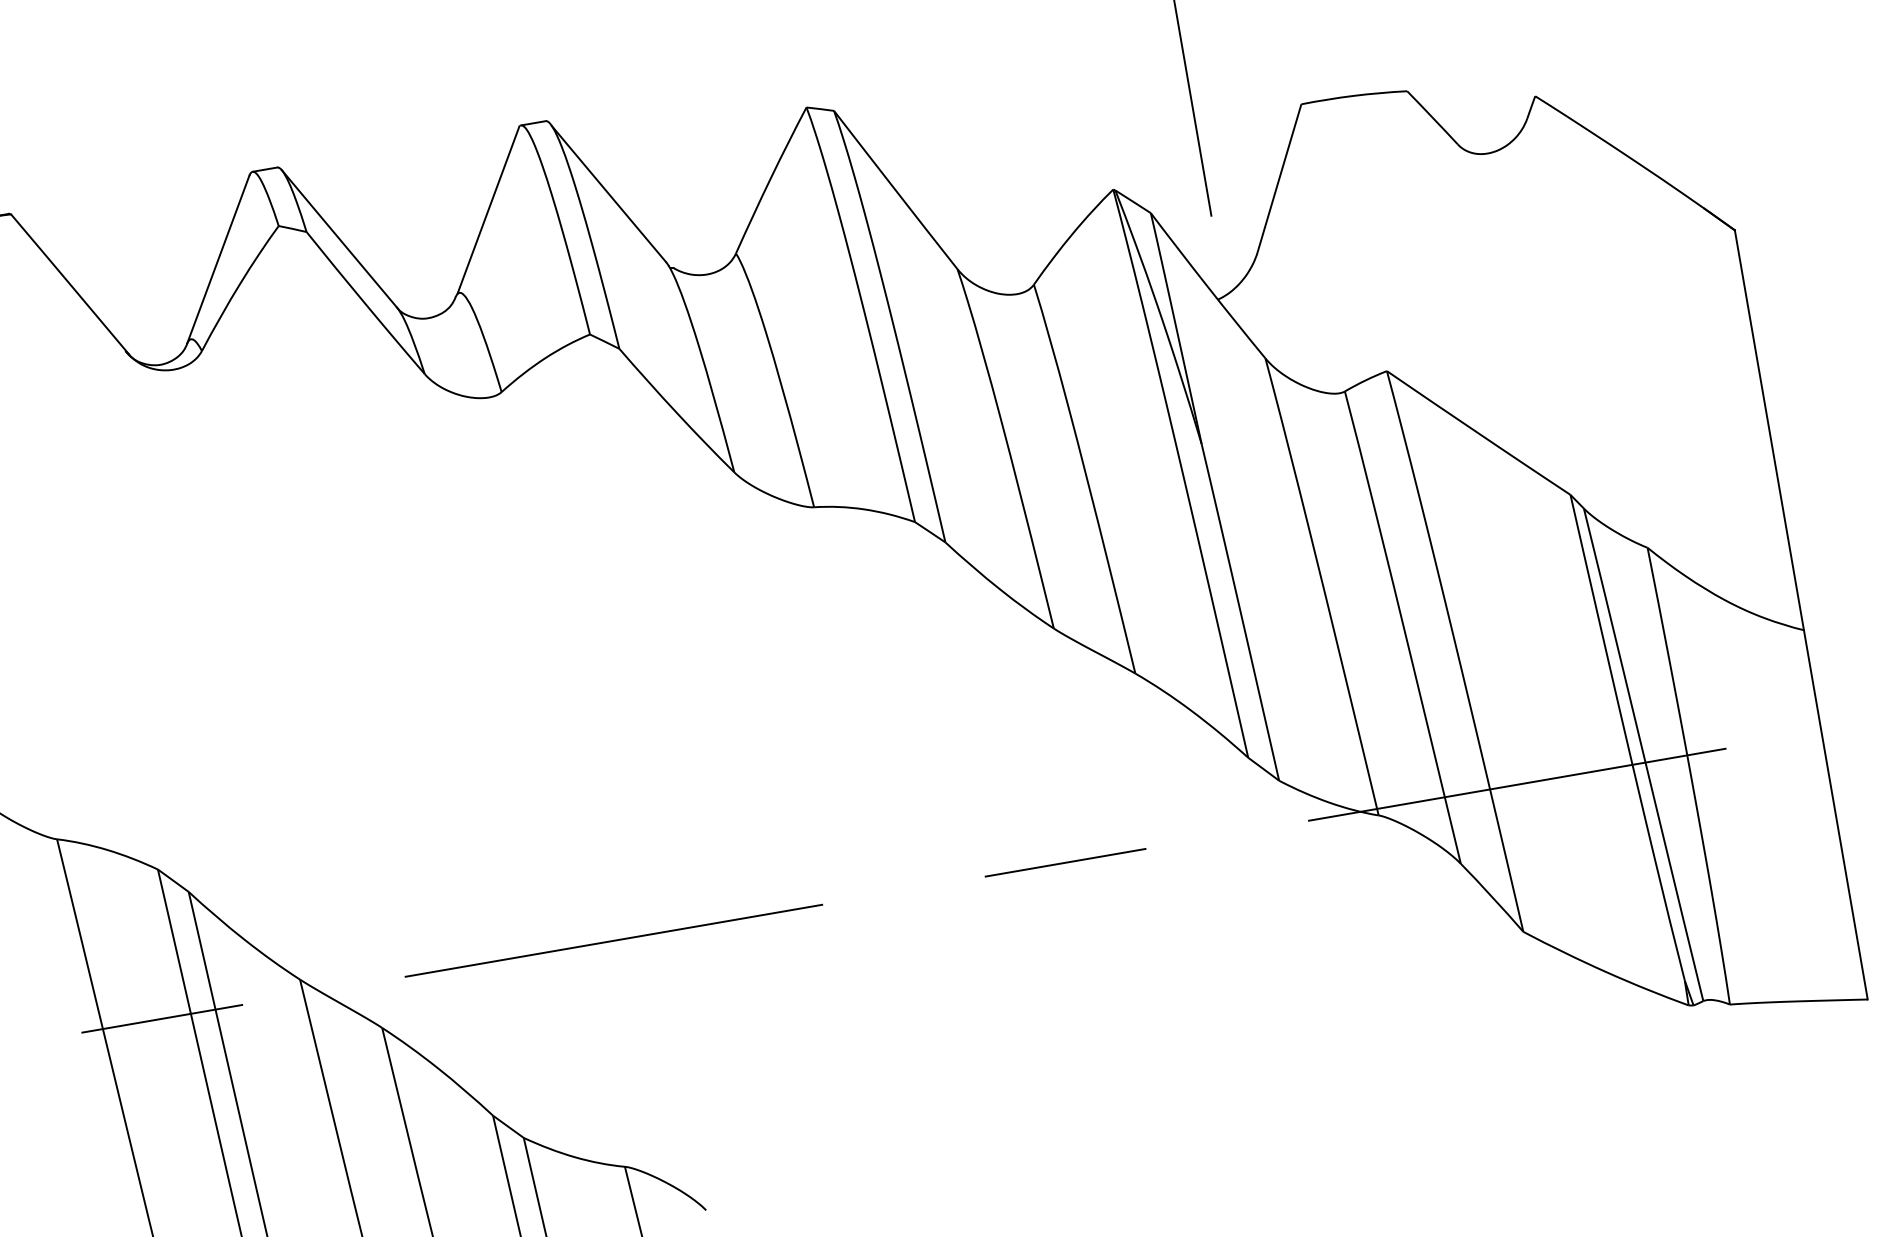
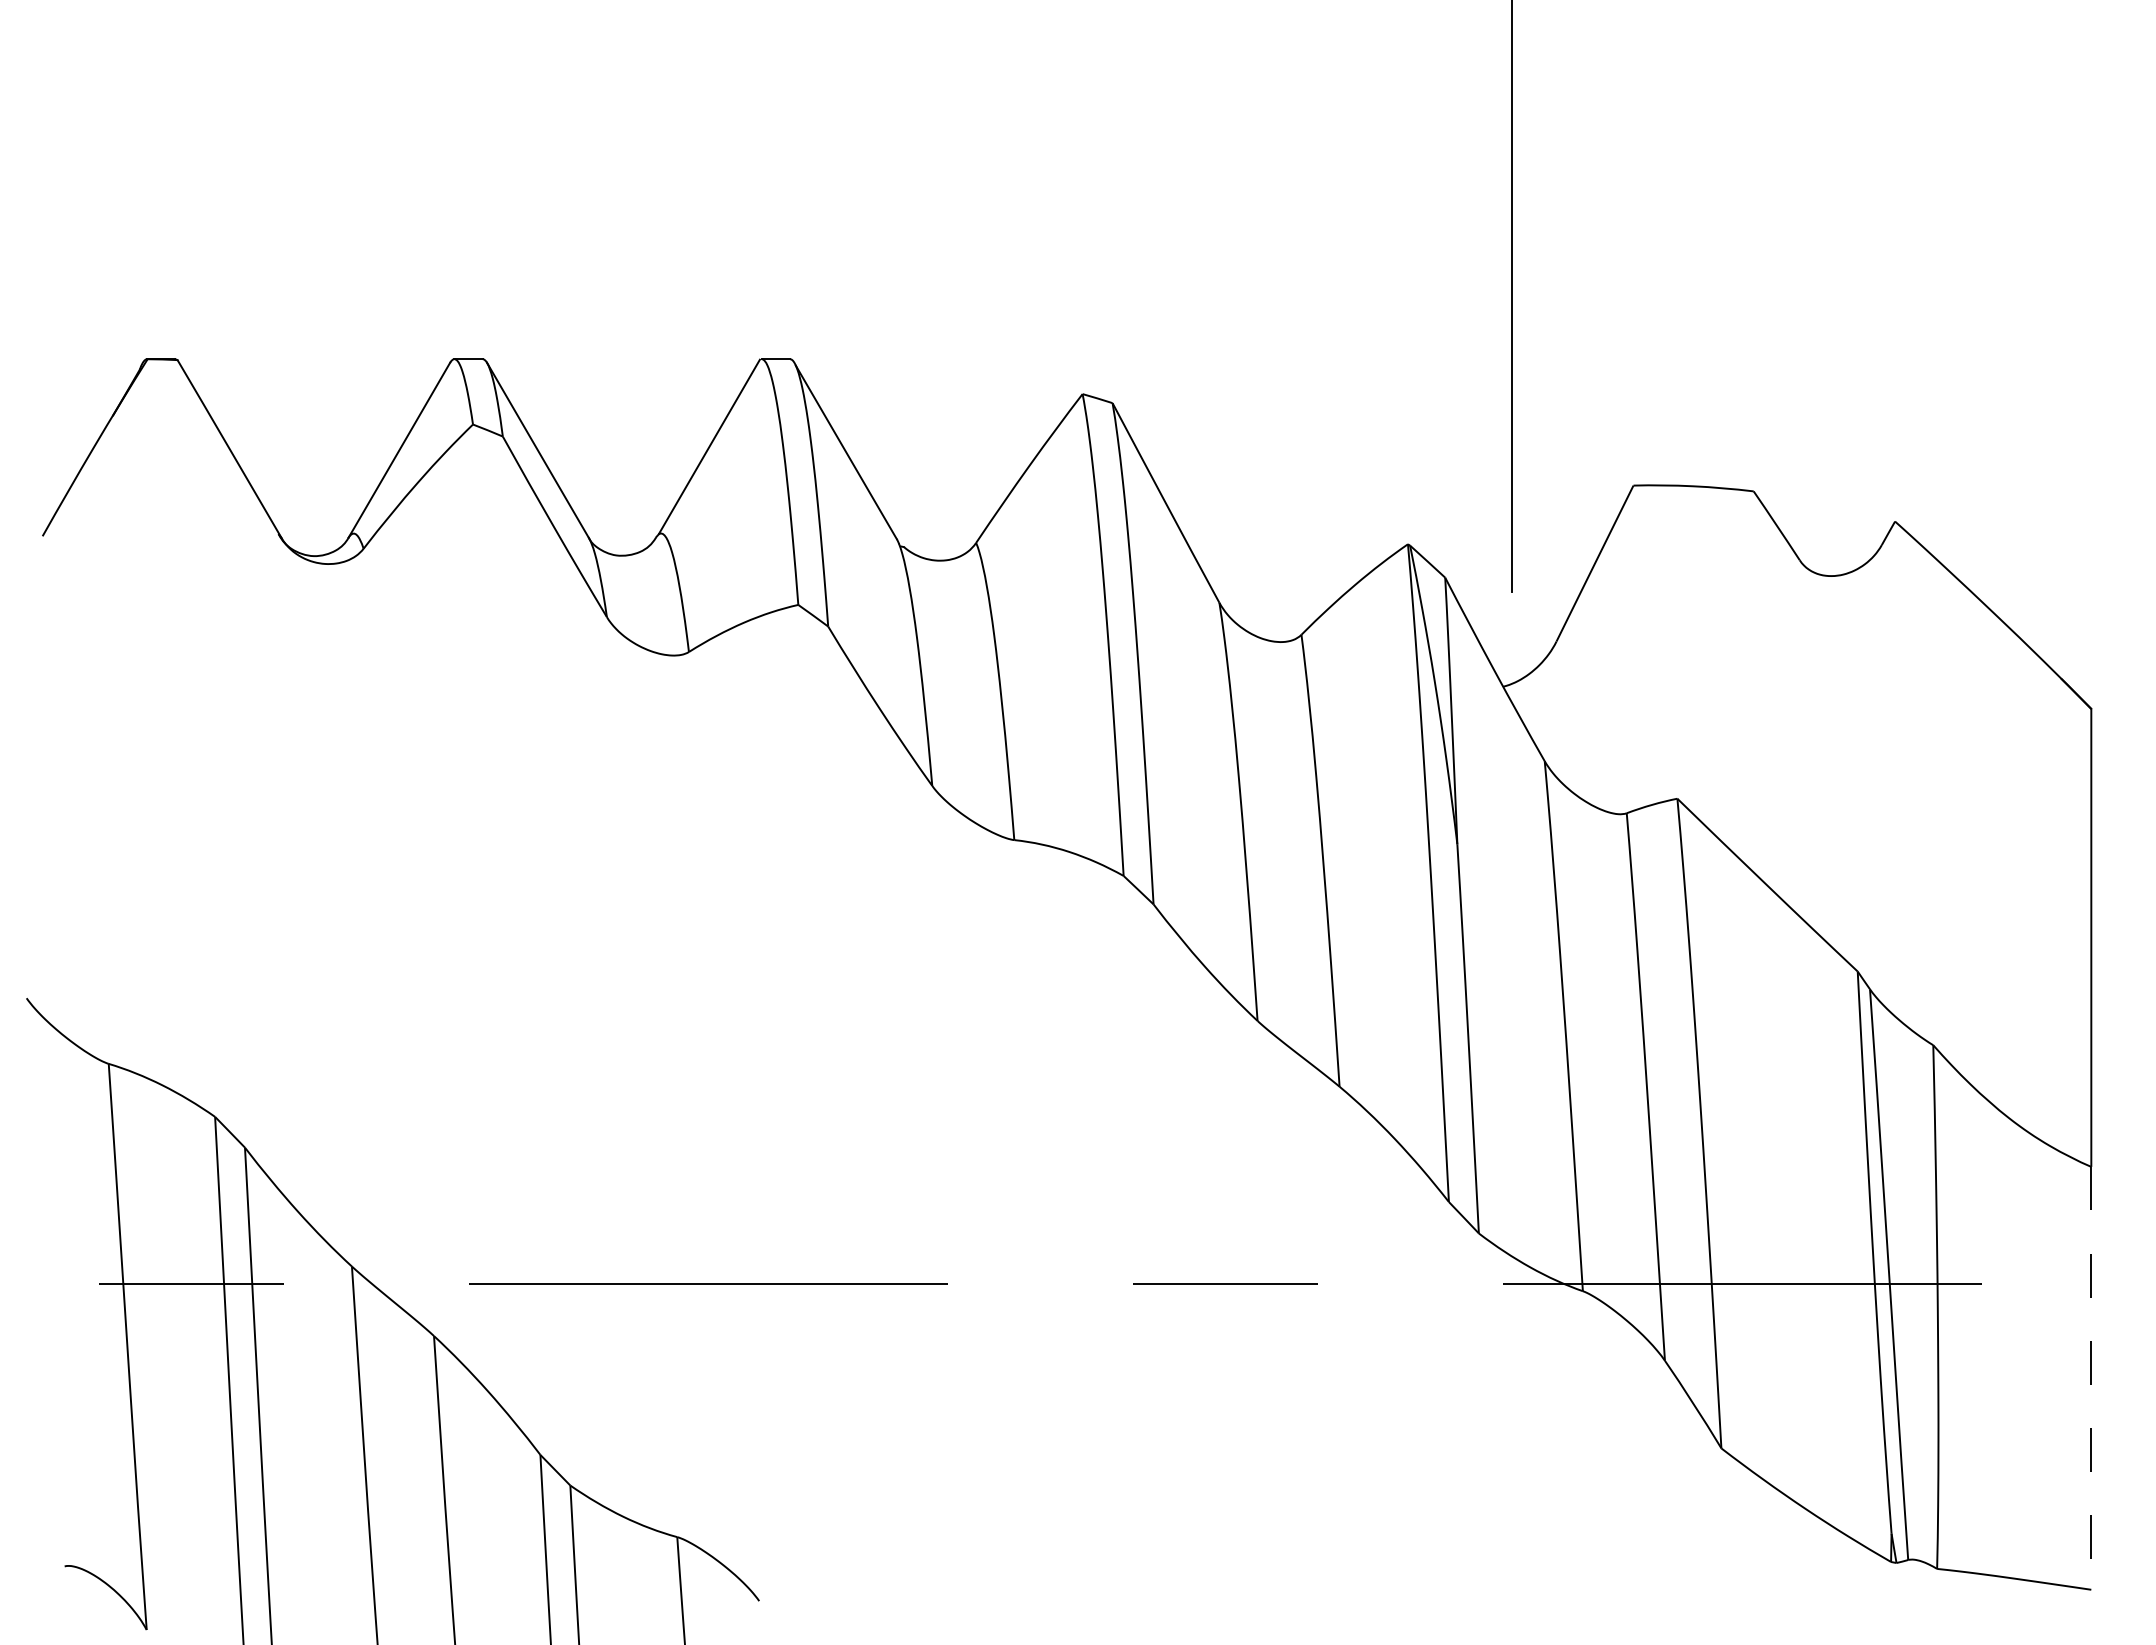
line: (1836, 814) -> (2091, 1378), solid -> dashed

